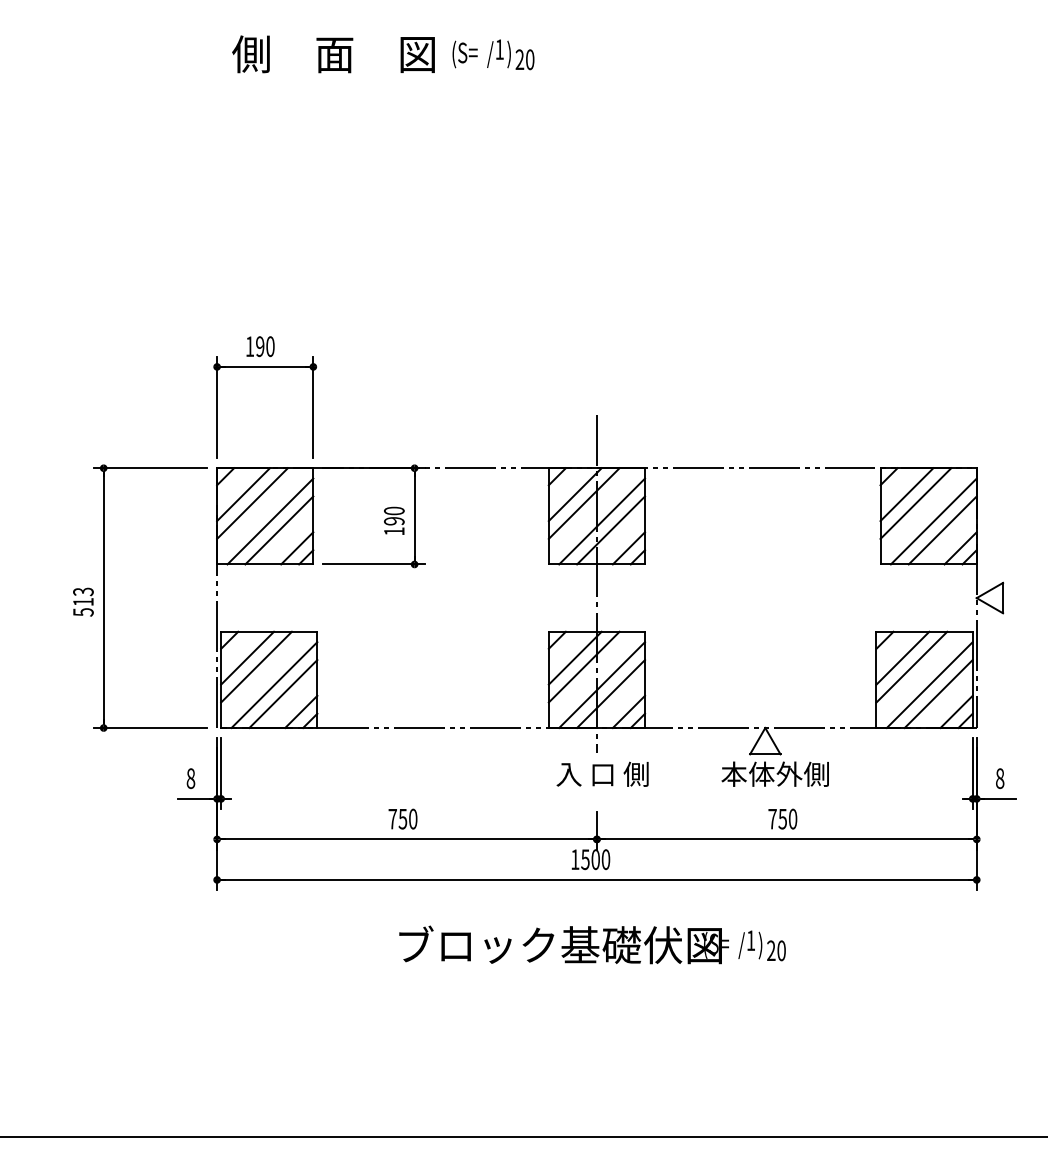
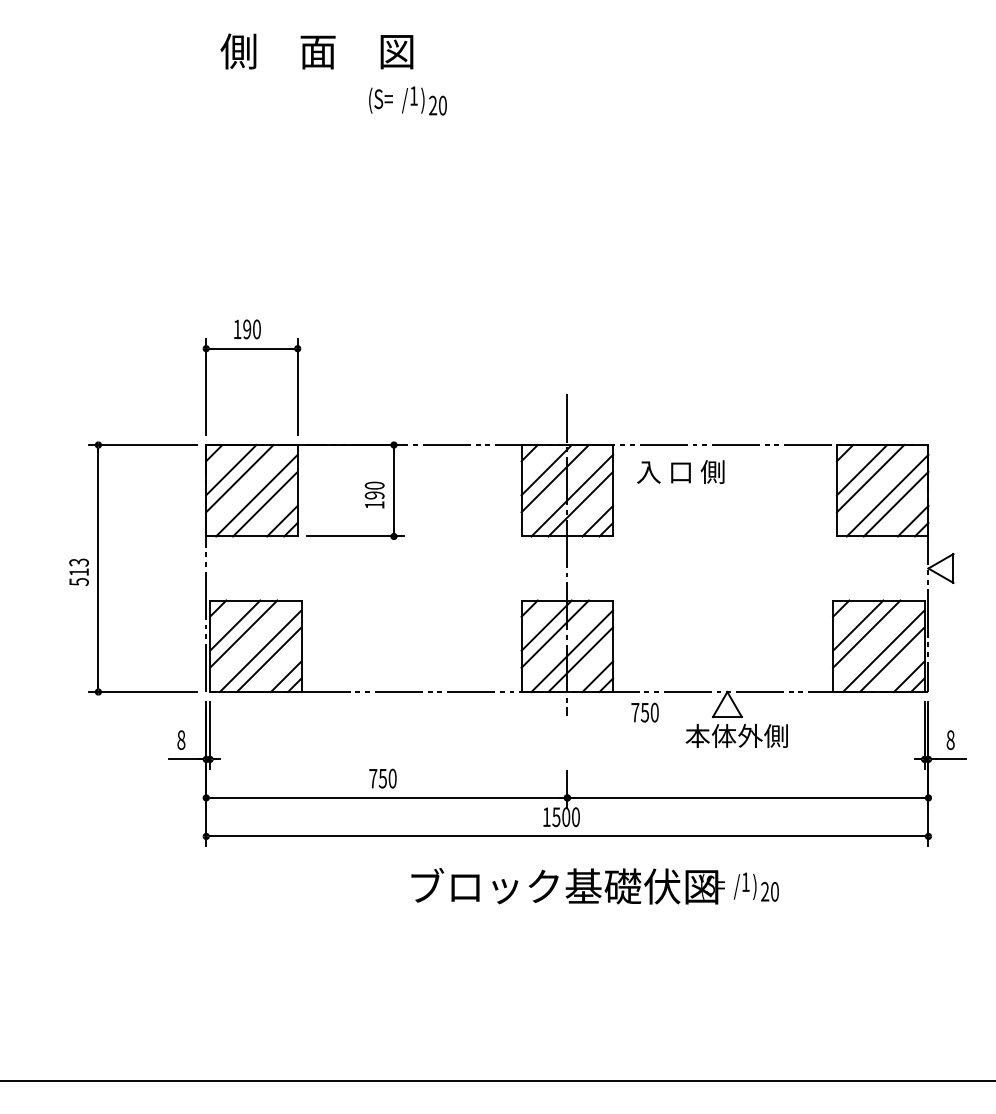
text: (492, 54) -> (407, 100), moved
text: (602, 773) -> (680, 471), moved
text: (782, 818) -> (644, 712), moved
text: (591, 945) -> (594, 886), moved

